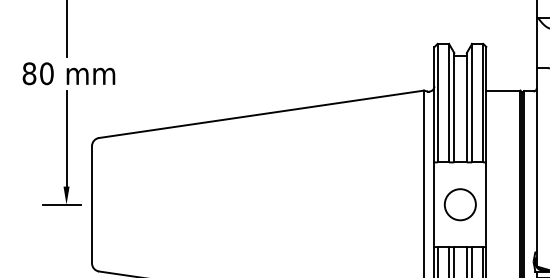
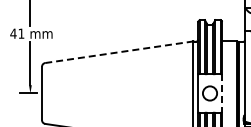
text: (38, 73) -> (17, 33), 80 -> 41
line: (261, 114) -> (119, 52), solid -> dashed
line: (485, 204) -> (221, 93), solid -> dashed

